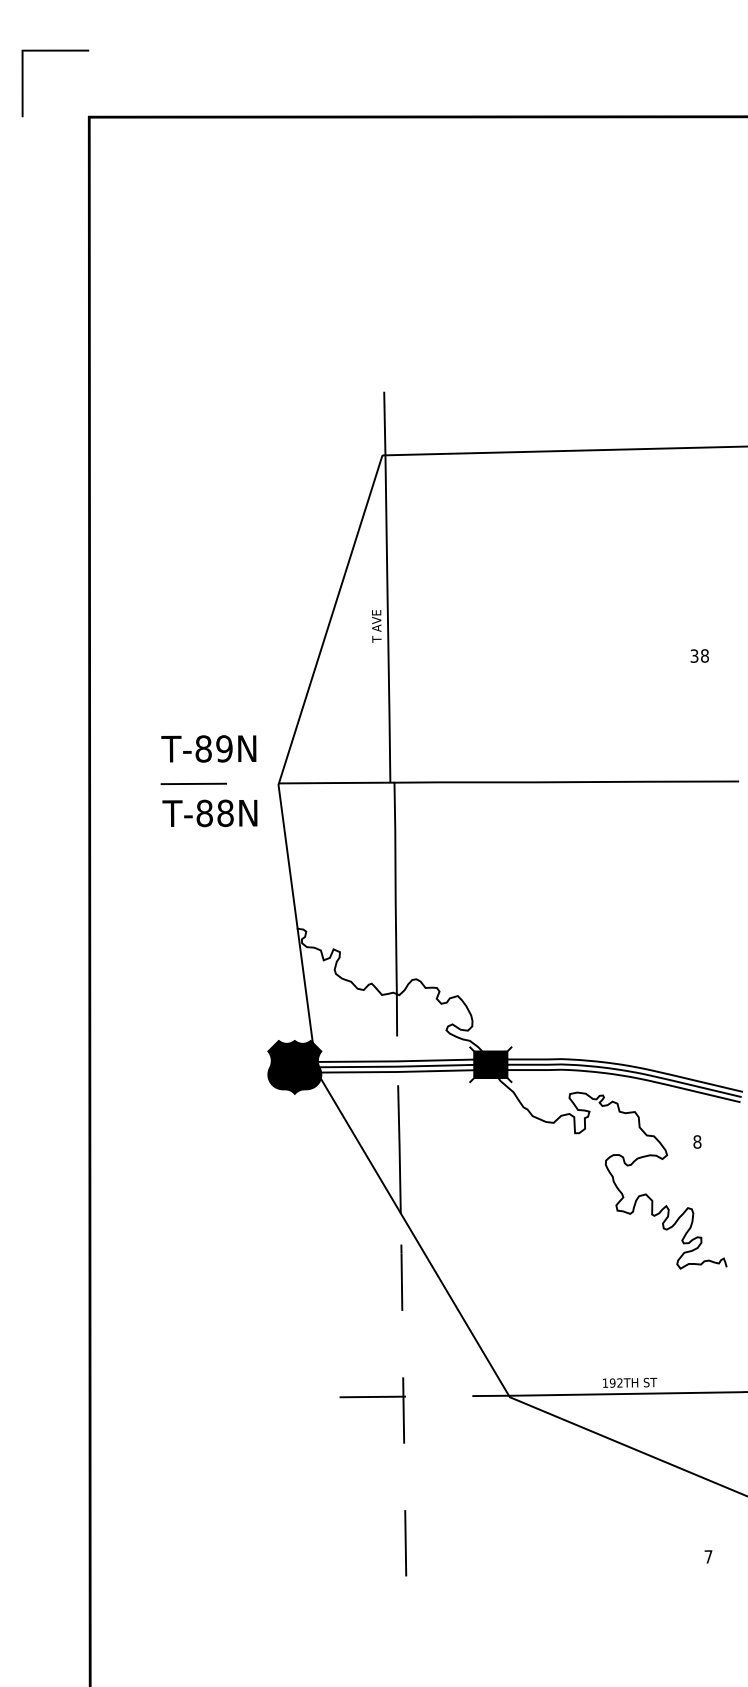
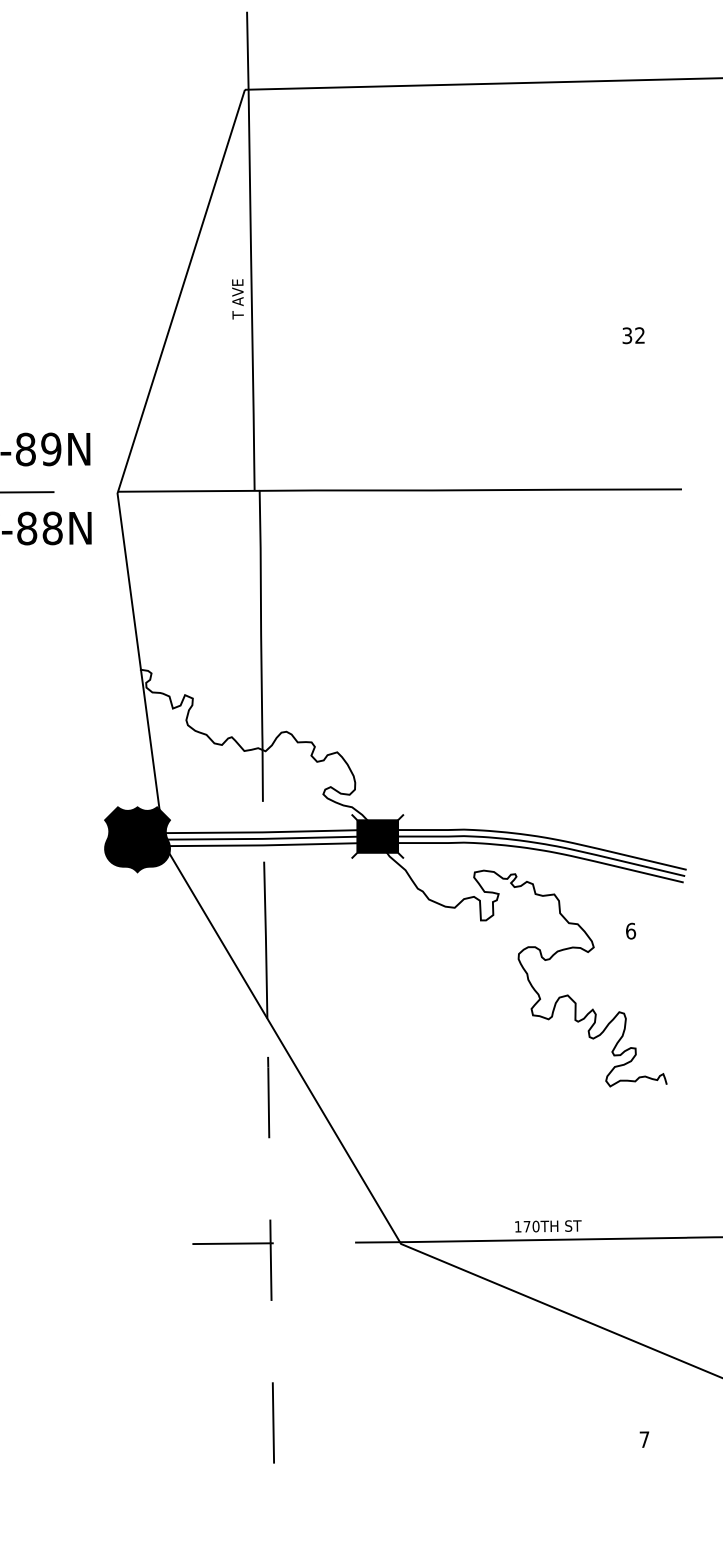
text: (704, 655) -> (639, 334), 38 -> 32
text: (697, 1141) -> (631, 930), 8 -> 6
text: (615, 1382) -> (530, 1225), 192TH -> 170TH

